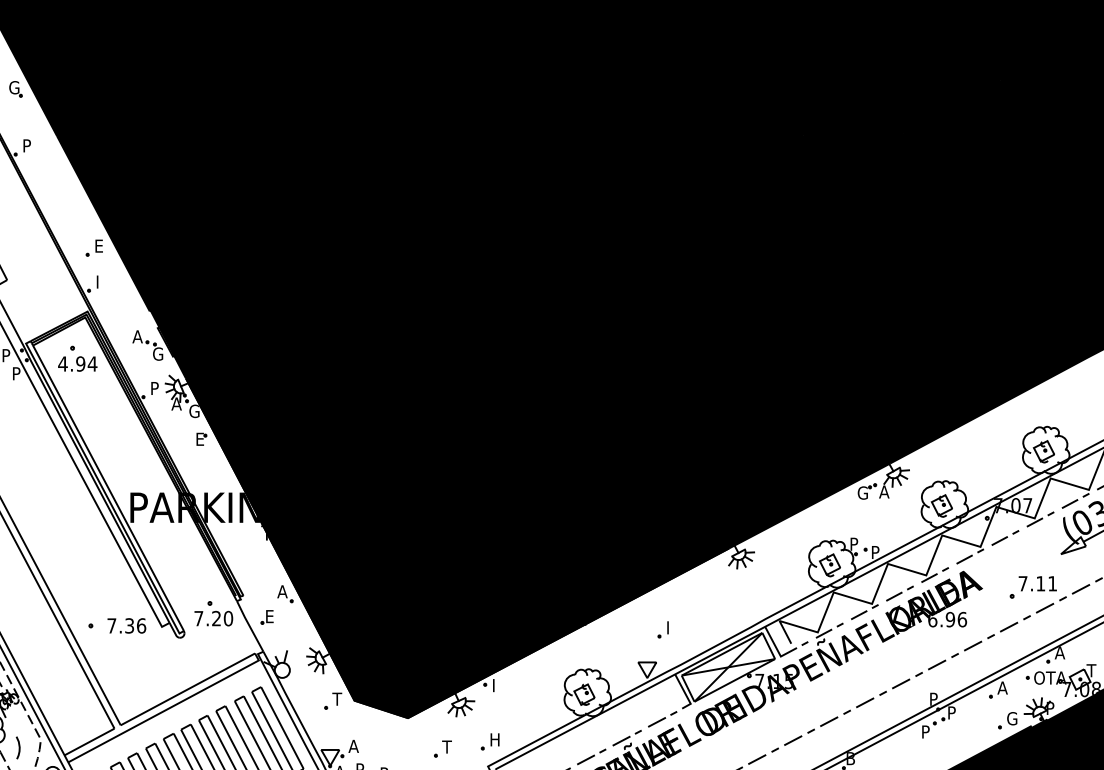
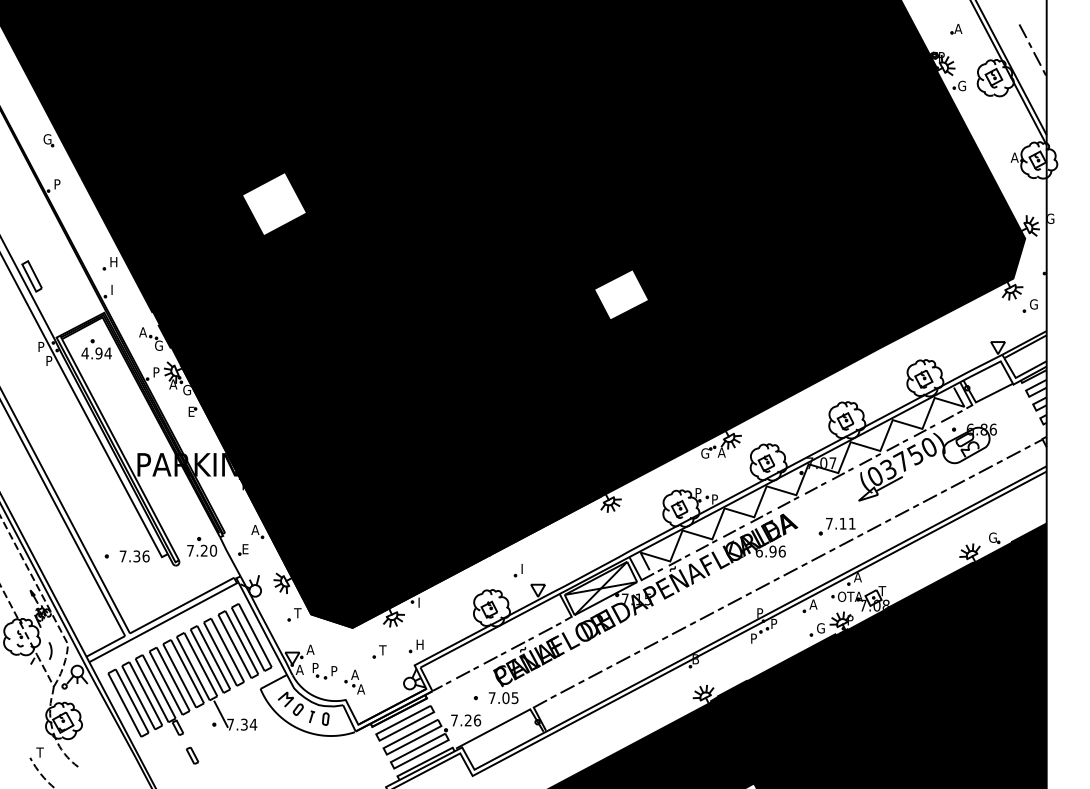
fill: (307, 170) -> (274, 203), removed
text: (100, 246) -> (114, 262), E -> H
fill: (754, 287) -> (621, 294), removed
part: (662, 629) -> (517, 570), moved

